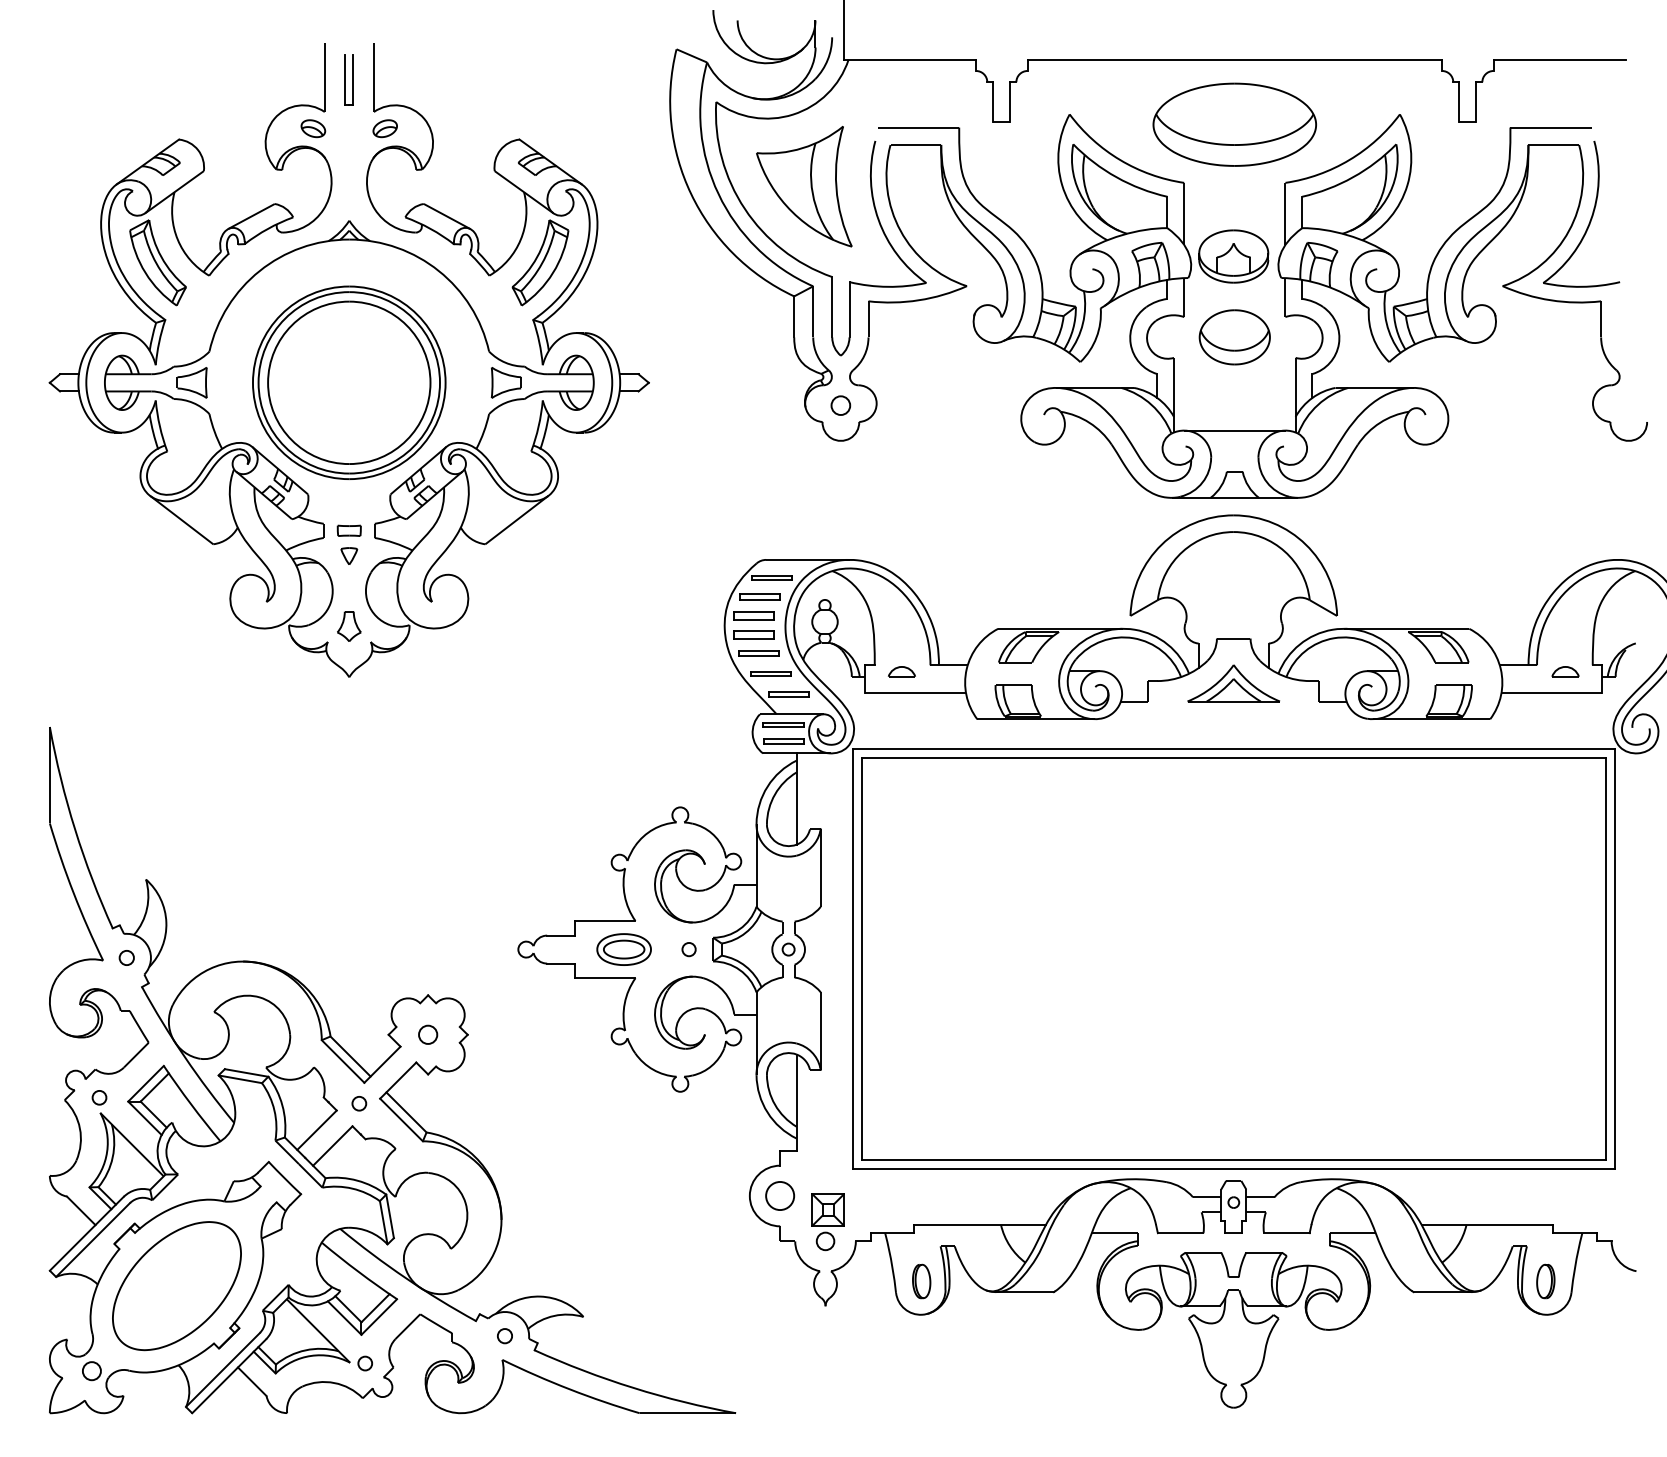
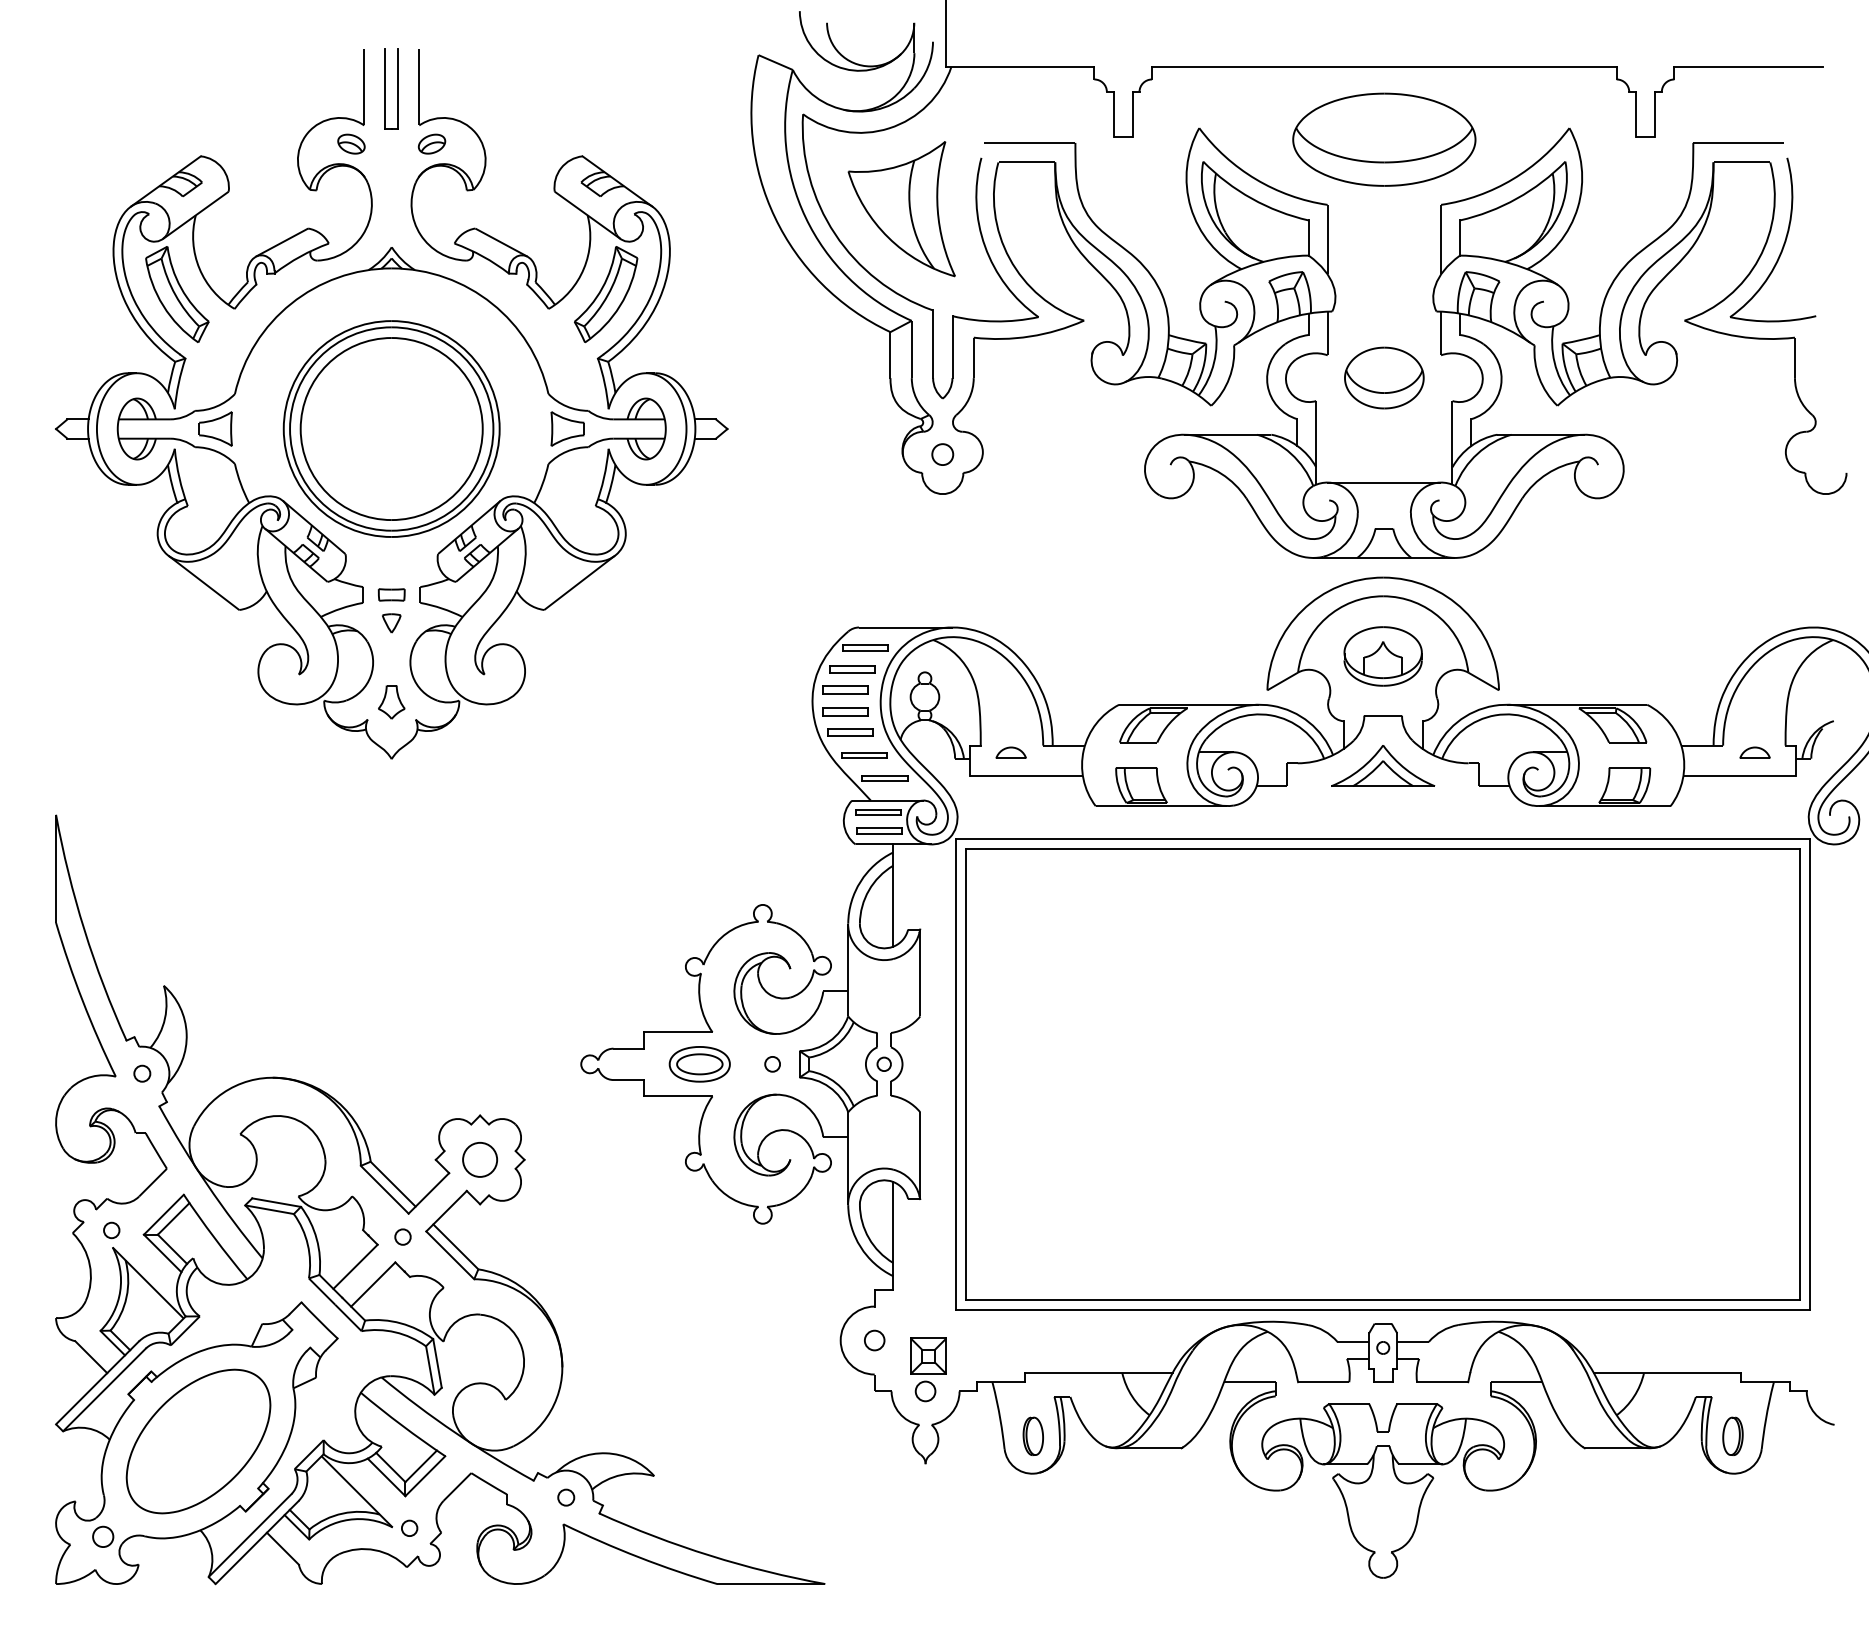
part: (349, 79) -> (391, 88), size x1.43
part: (1233, 256) -> (1382, 656), moved
circle: (428, 1034) -> (480, 1159), size x1.67
circle: (779, 1195) -> (874, 1340), size x0.62

